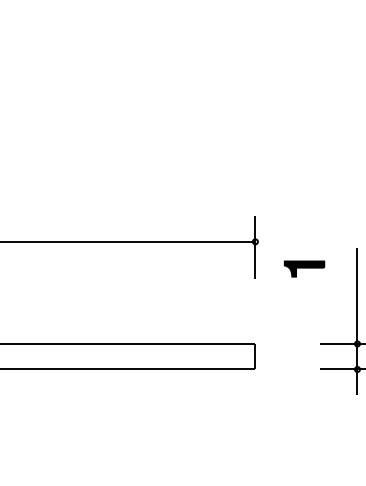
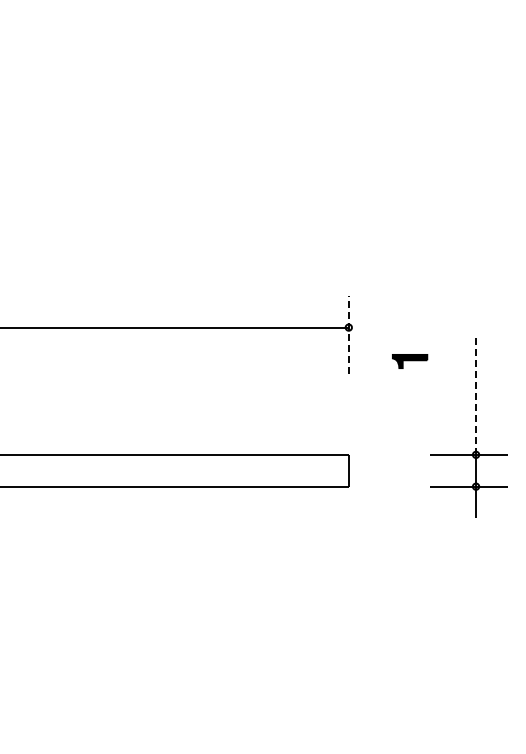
line: (255, 247) -> (348, 334), solid -> dashed
part: (304, 269) -> (409, 361), size x0.7
line: (357, 295) -> (476, 394), solid -> dashed

